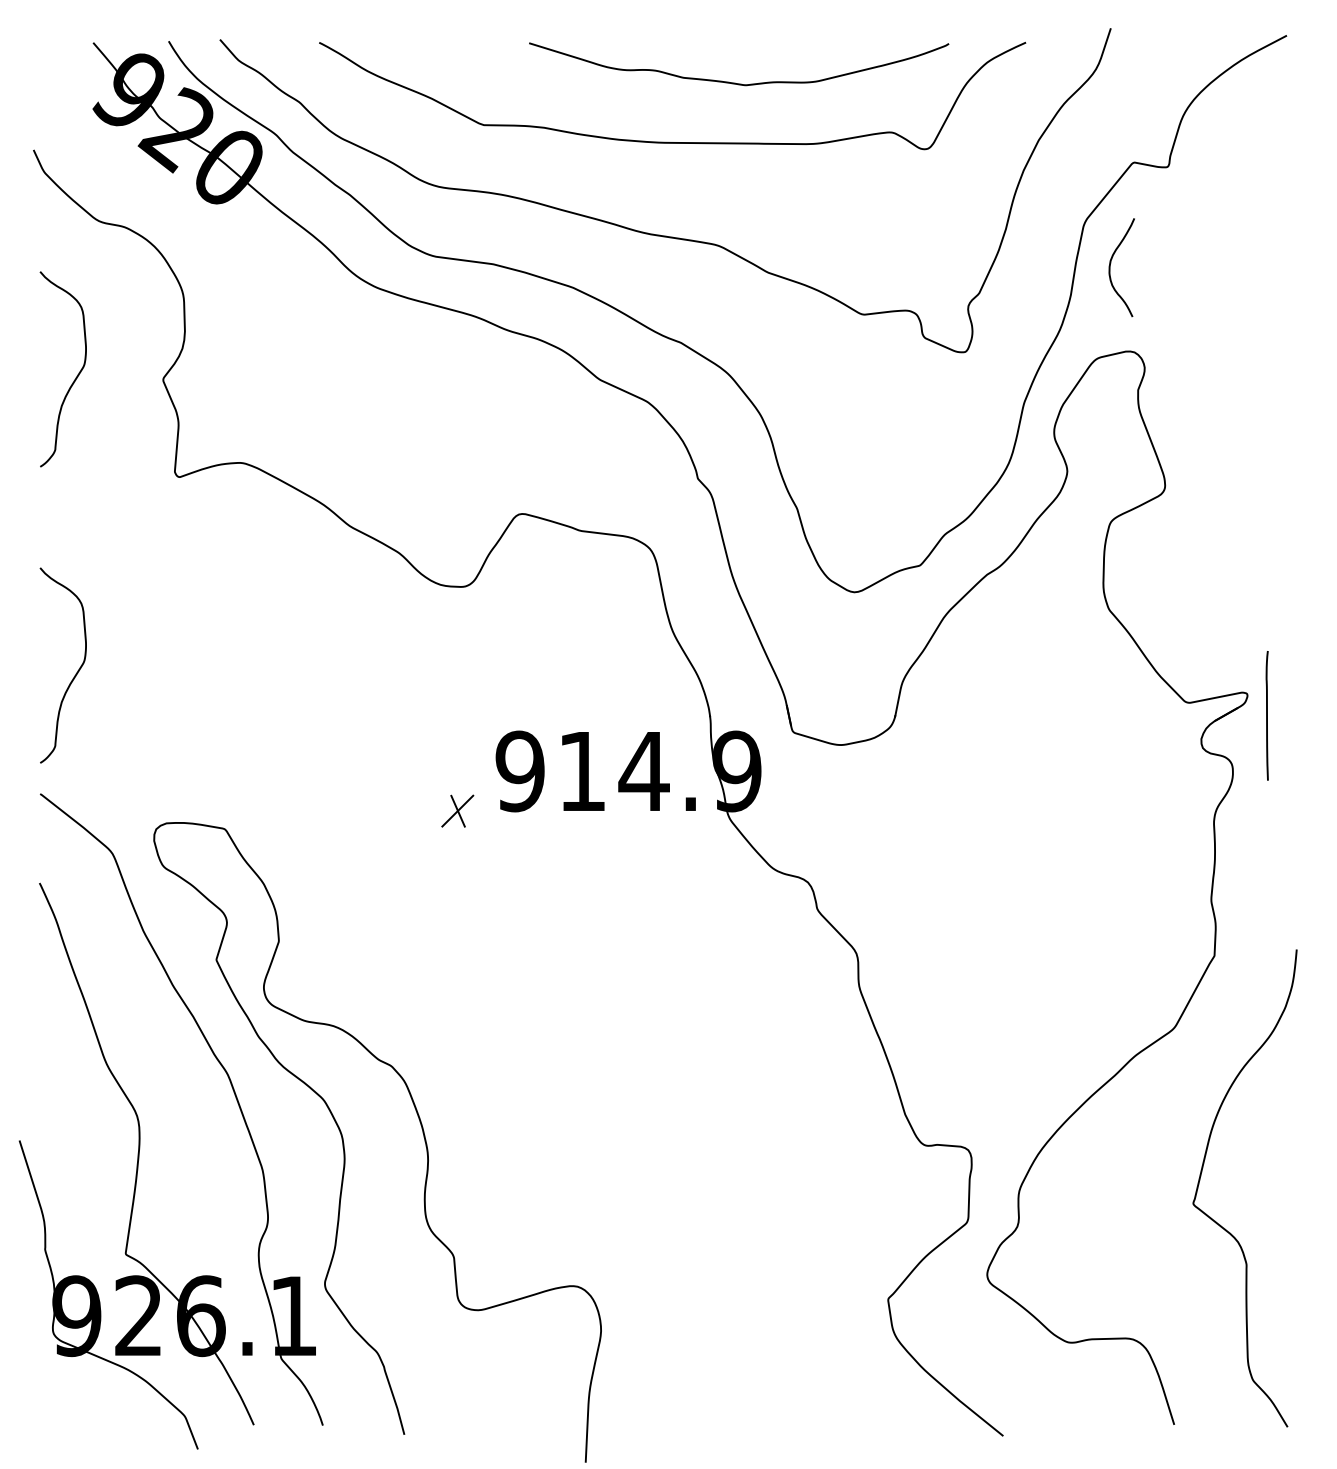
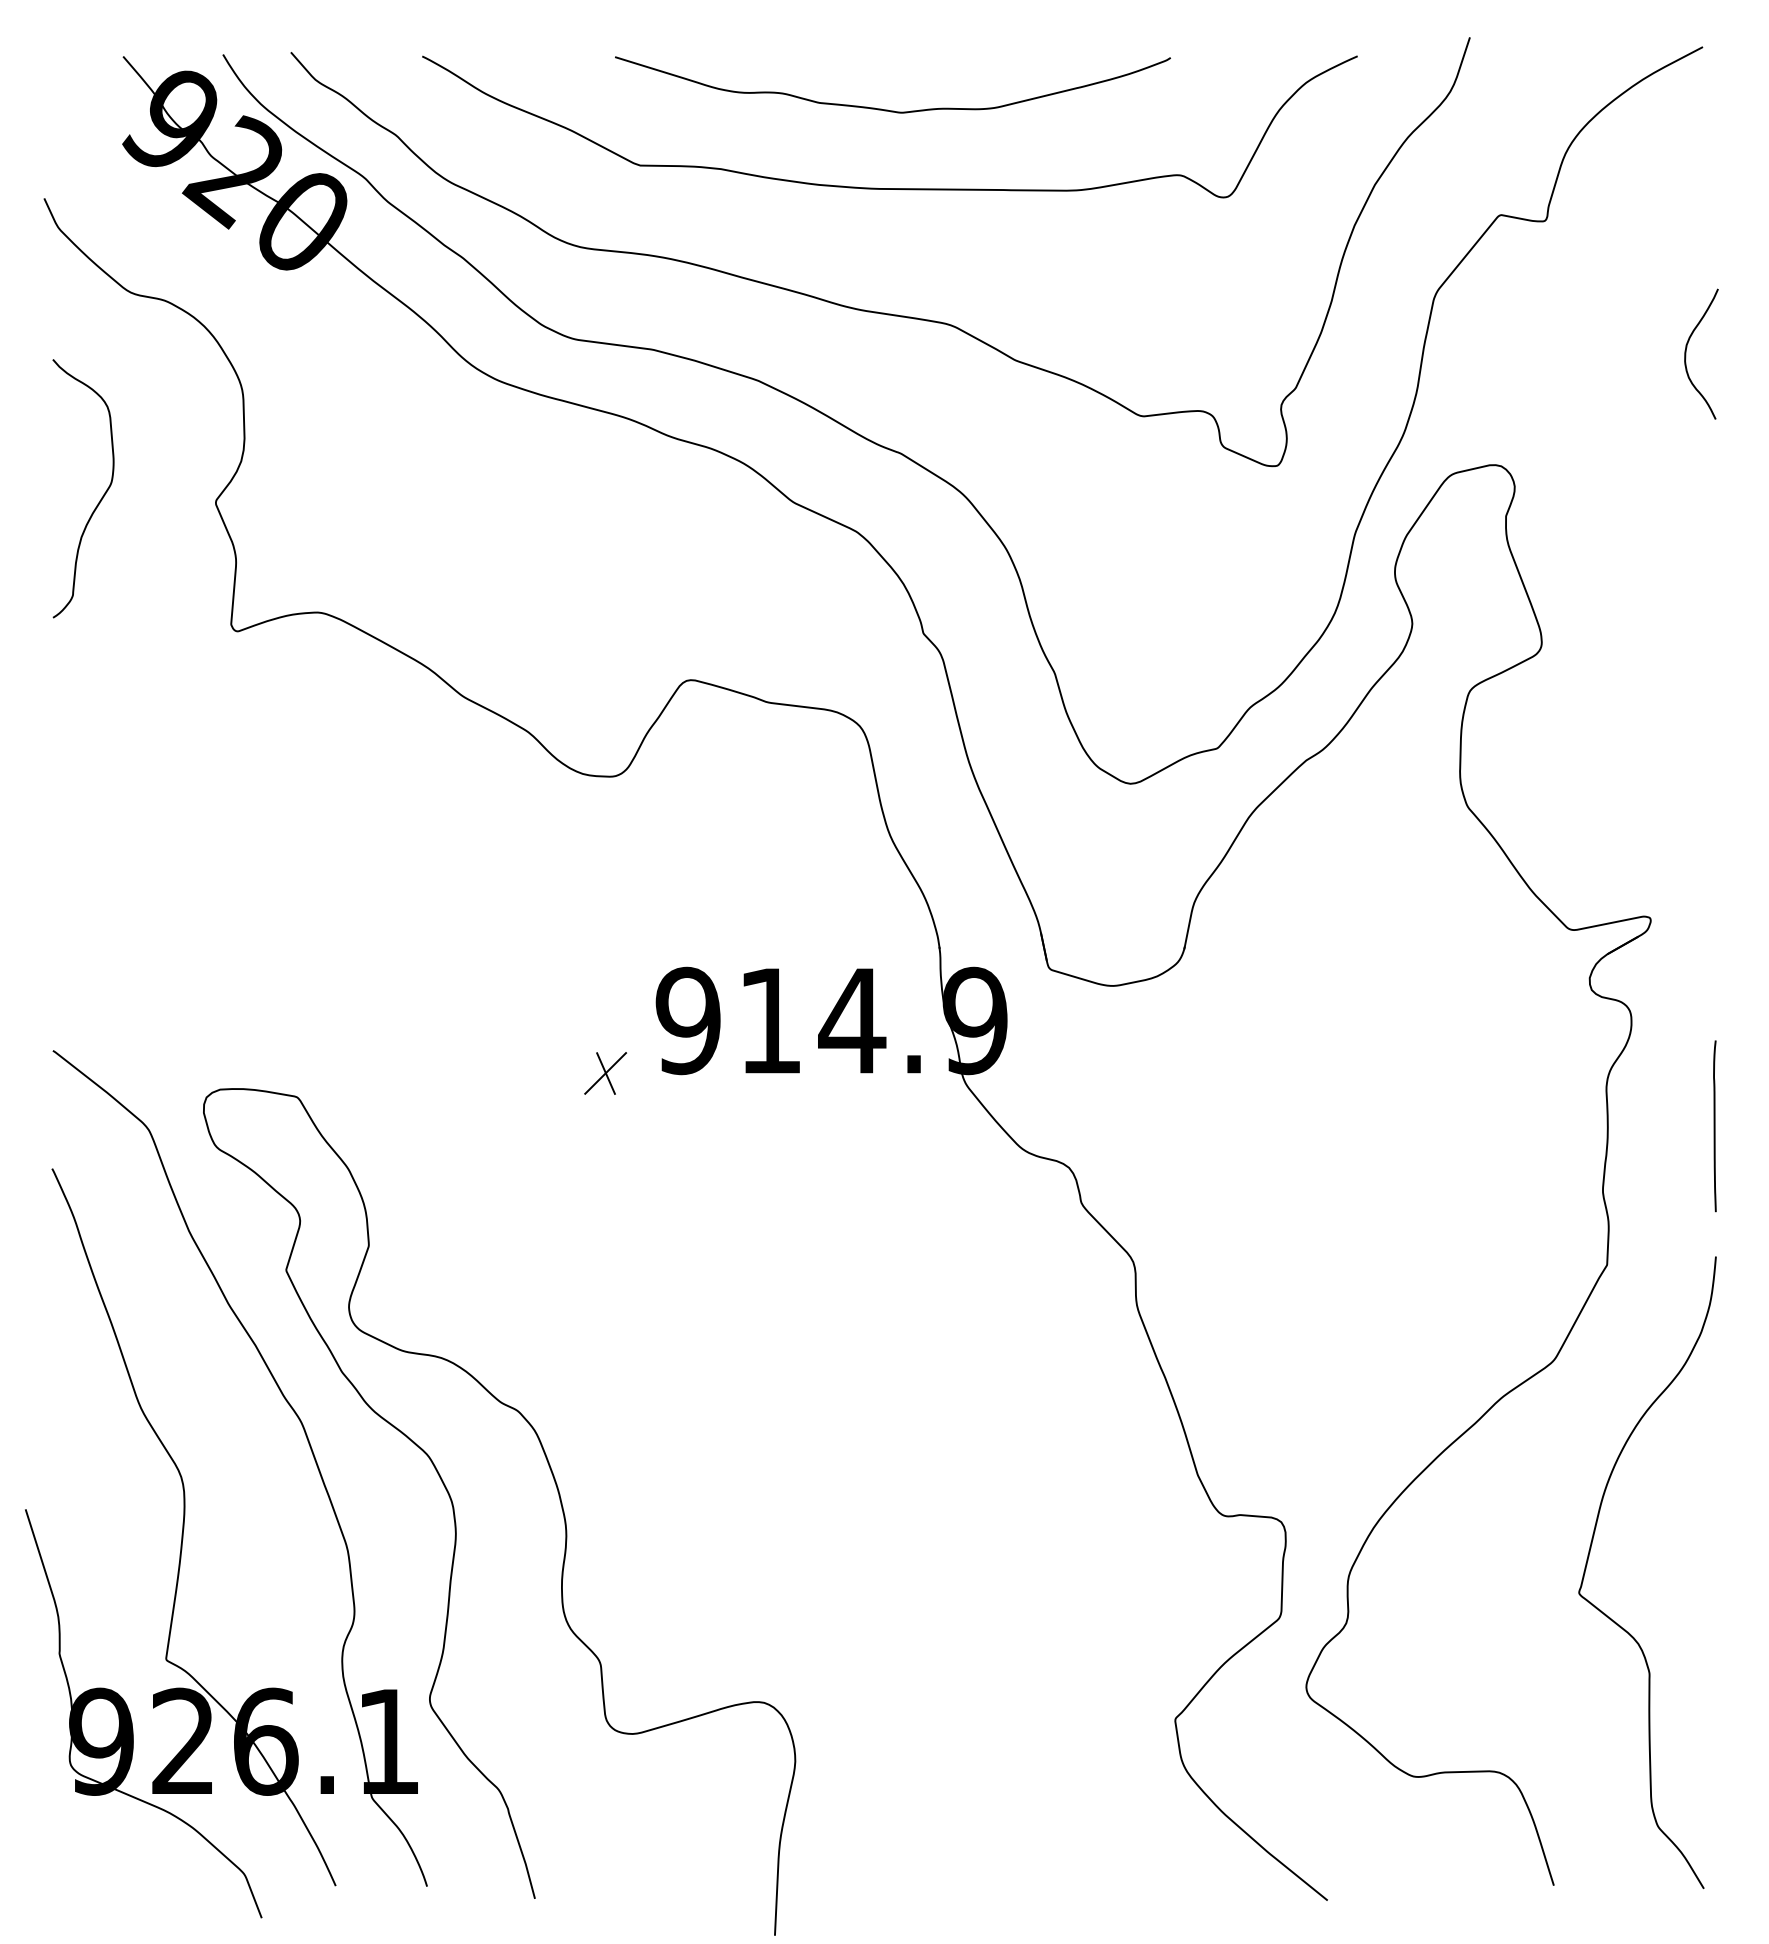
curve: (734, 82) -> (887, 109), moved
curve: (1110, 267) -> (1686, 353), moved
curve: (75, 674) -> (99, 892), removed
line: (1266, 715) -> (1714, 1126), moved

